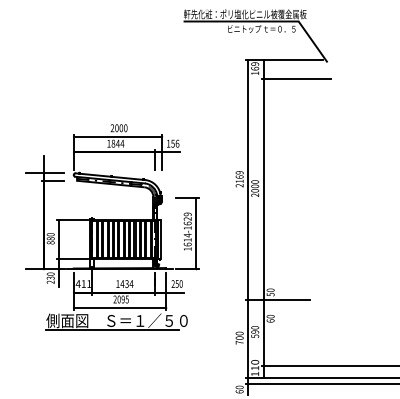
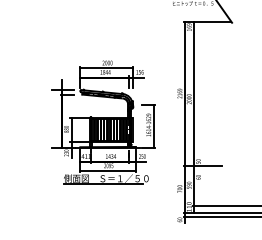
line: (295, 79) -> (213, 33), removed

